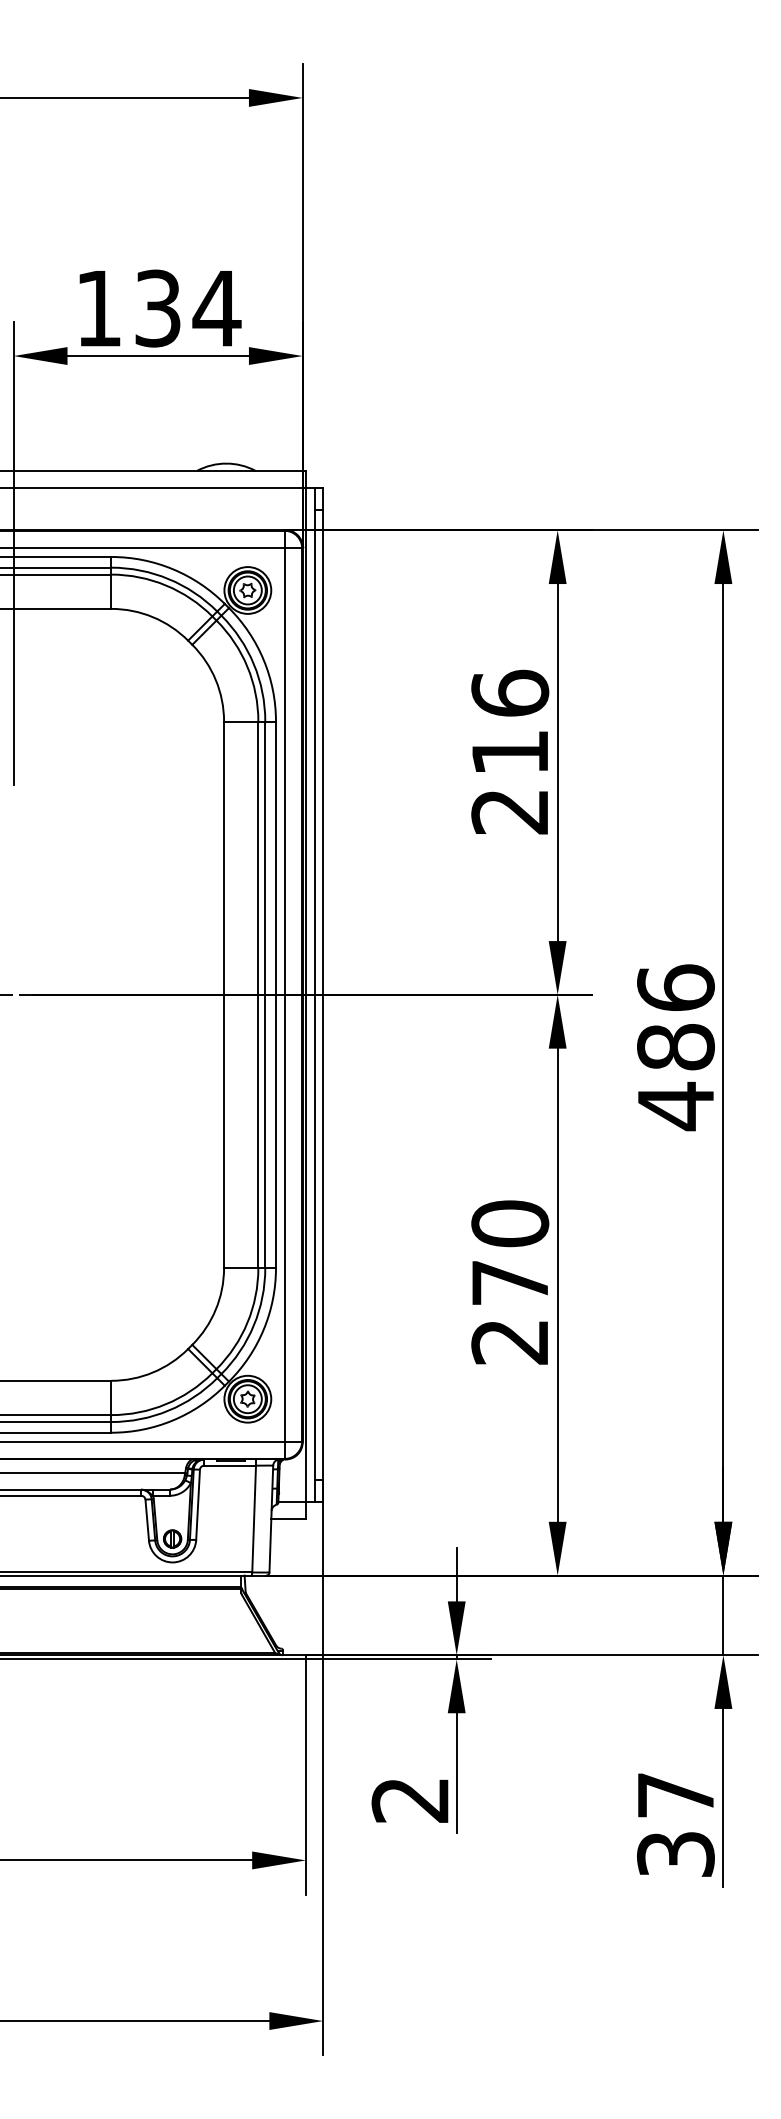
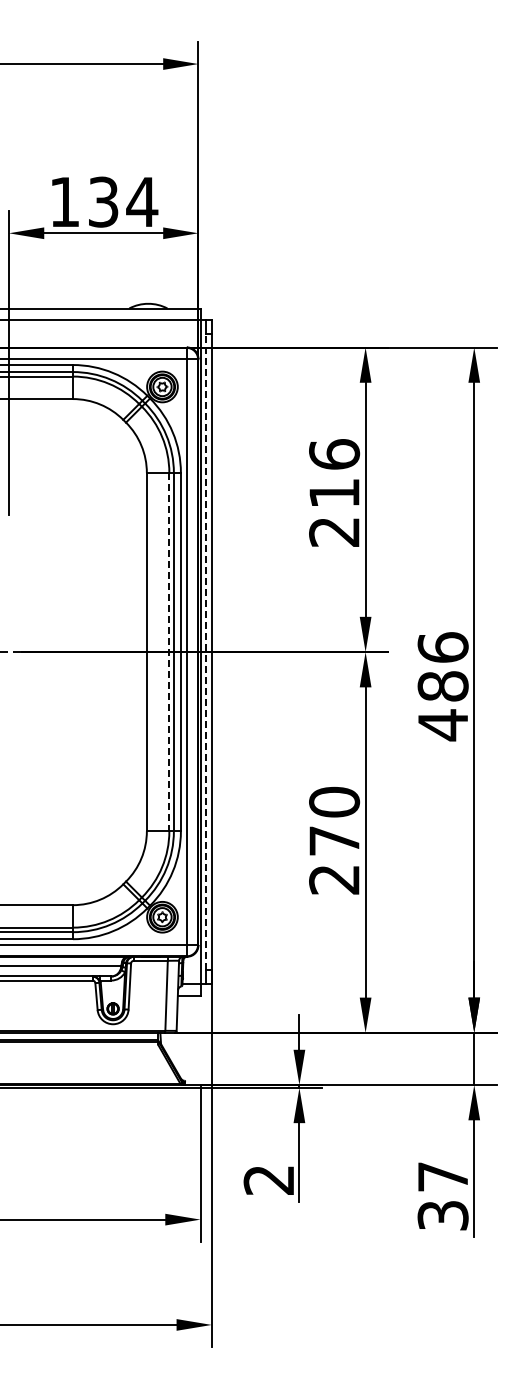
line: (315, 993) -> (206, 651), solid -> dashed
line: (258, 995) -> (169, 652), solid -> dashed

